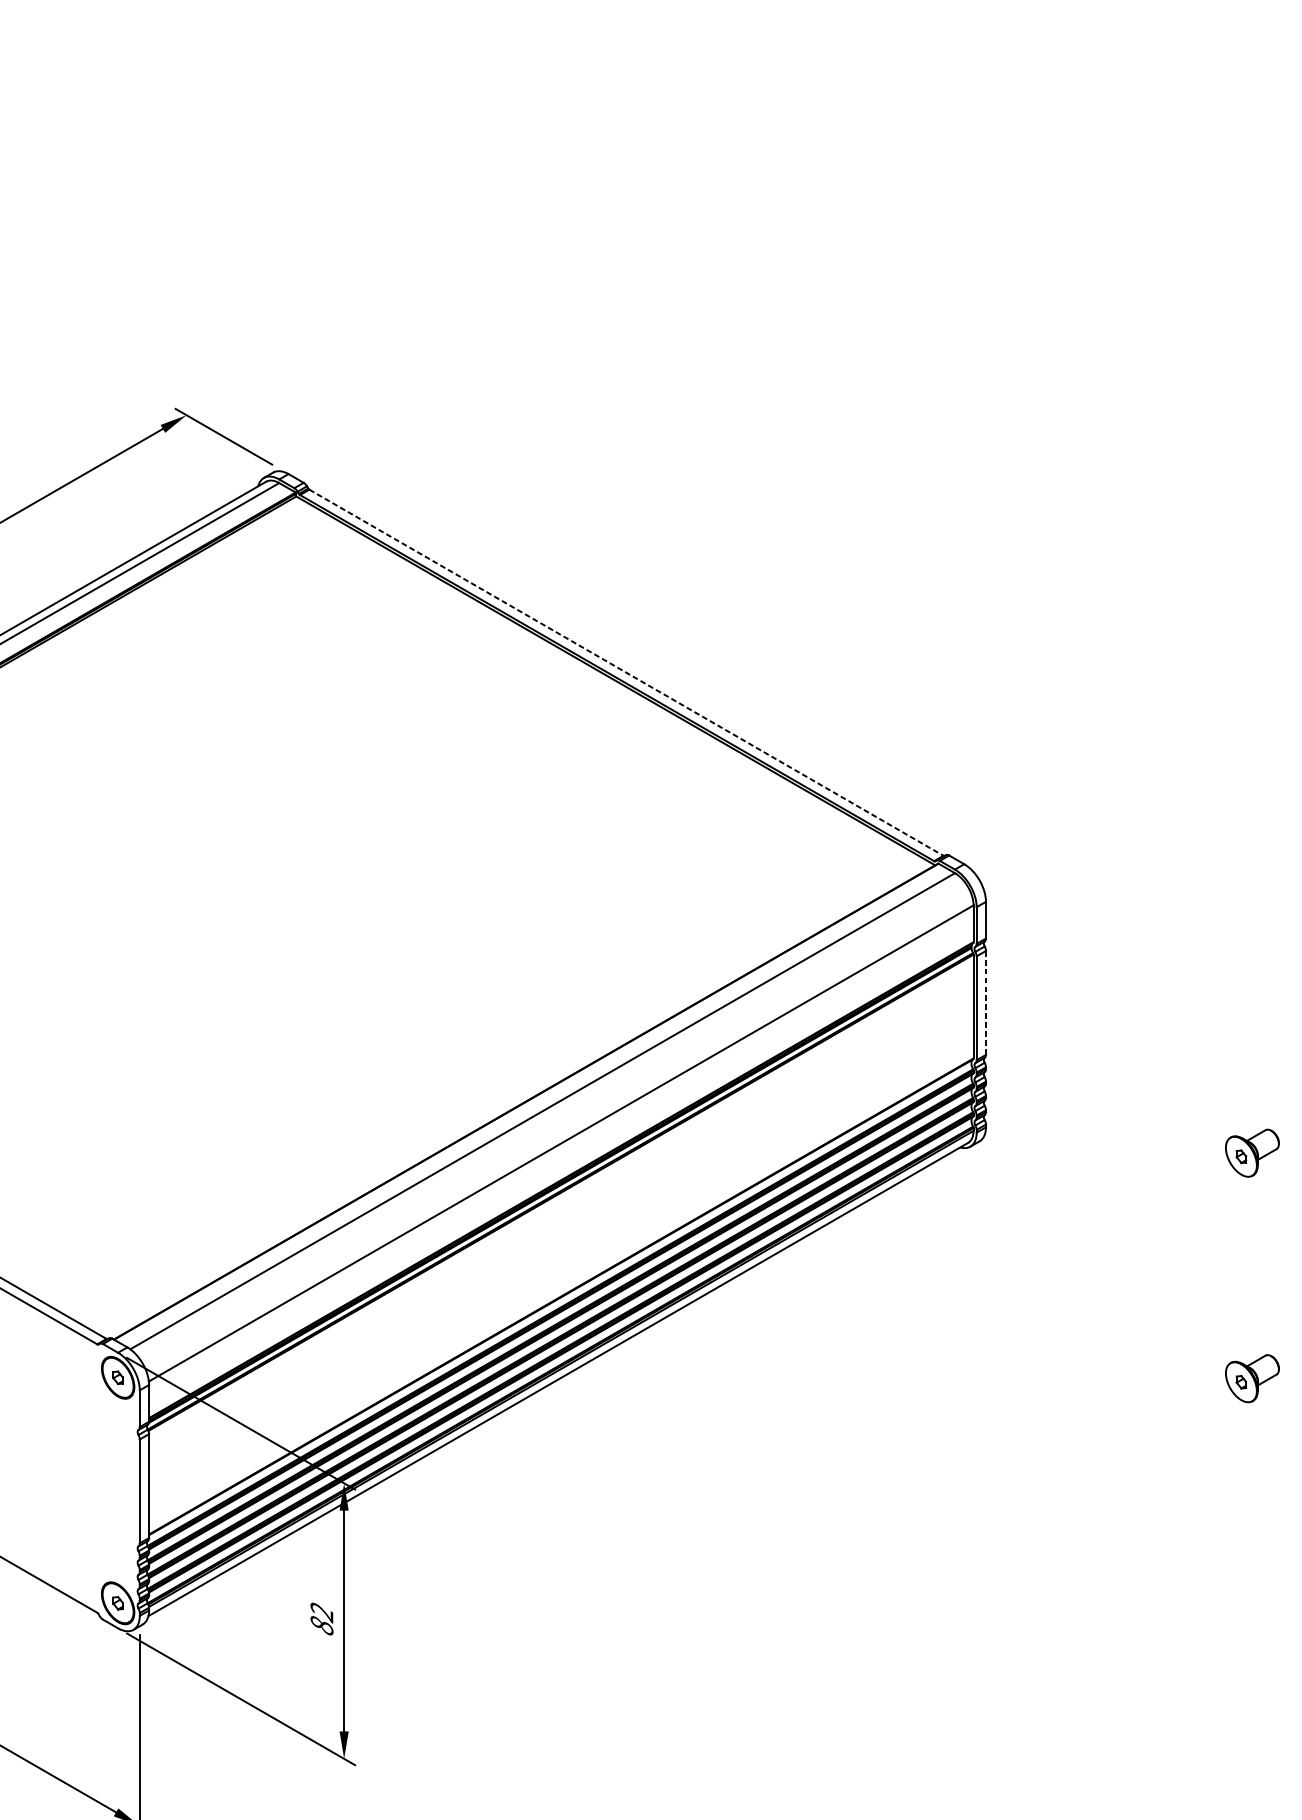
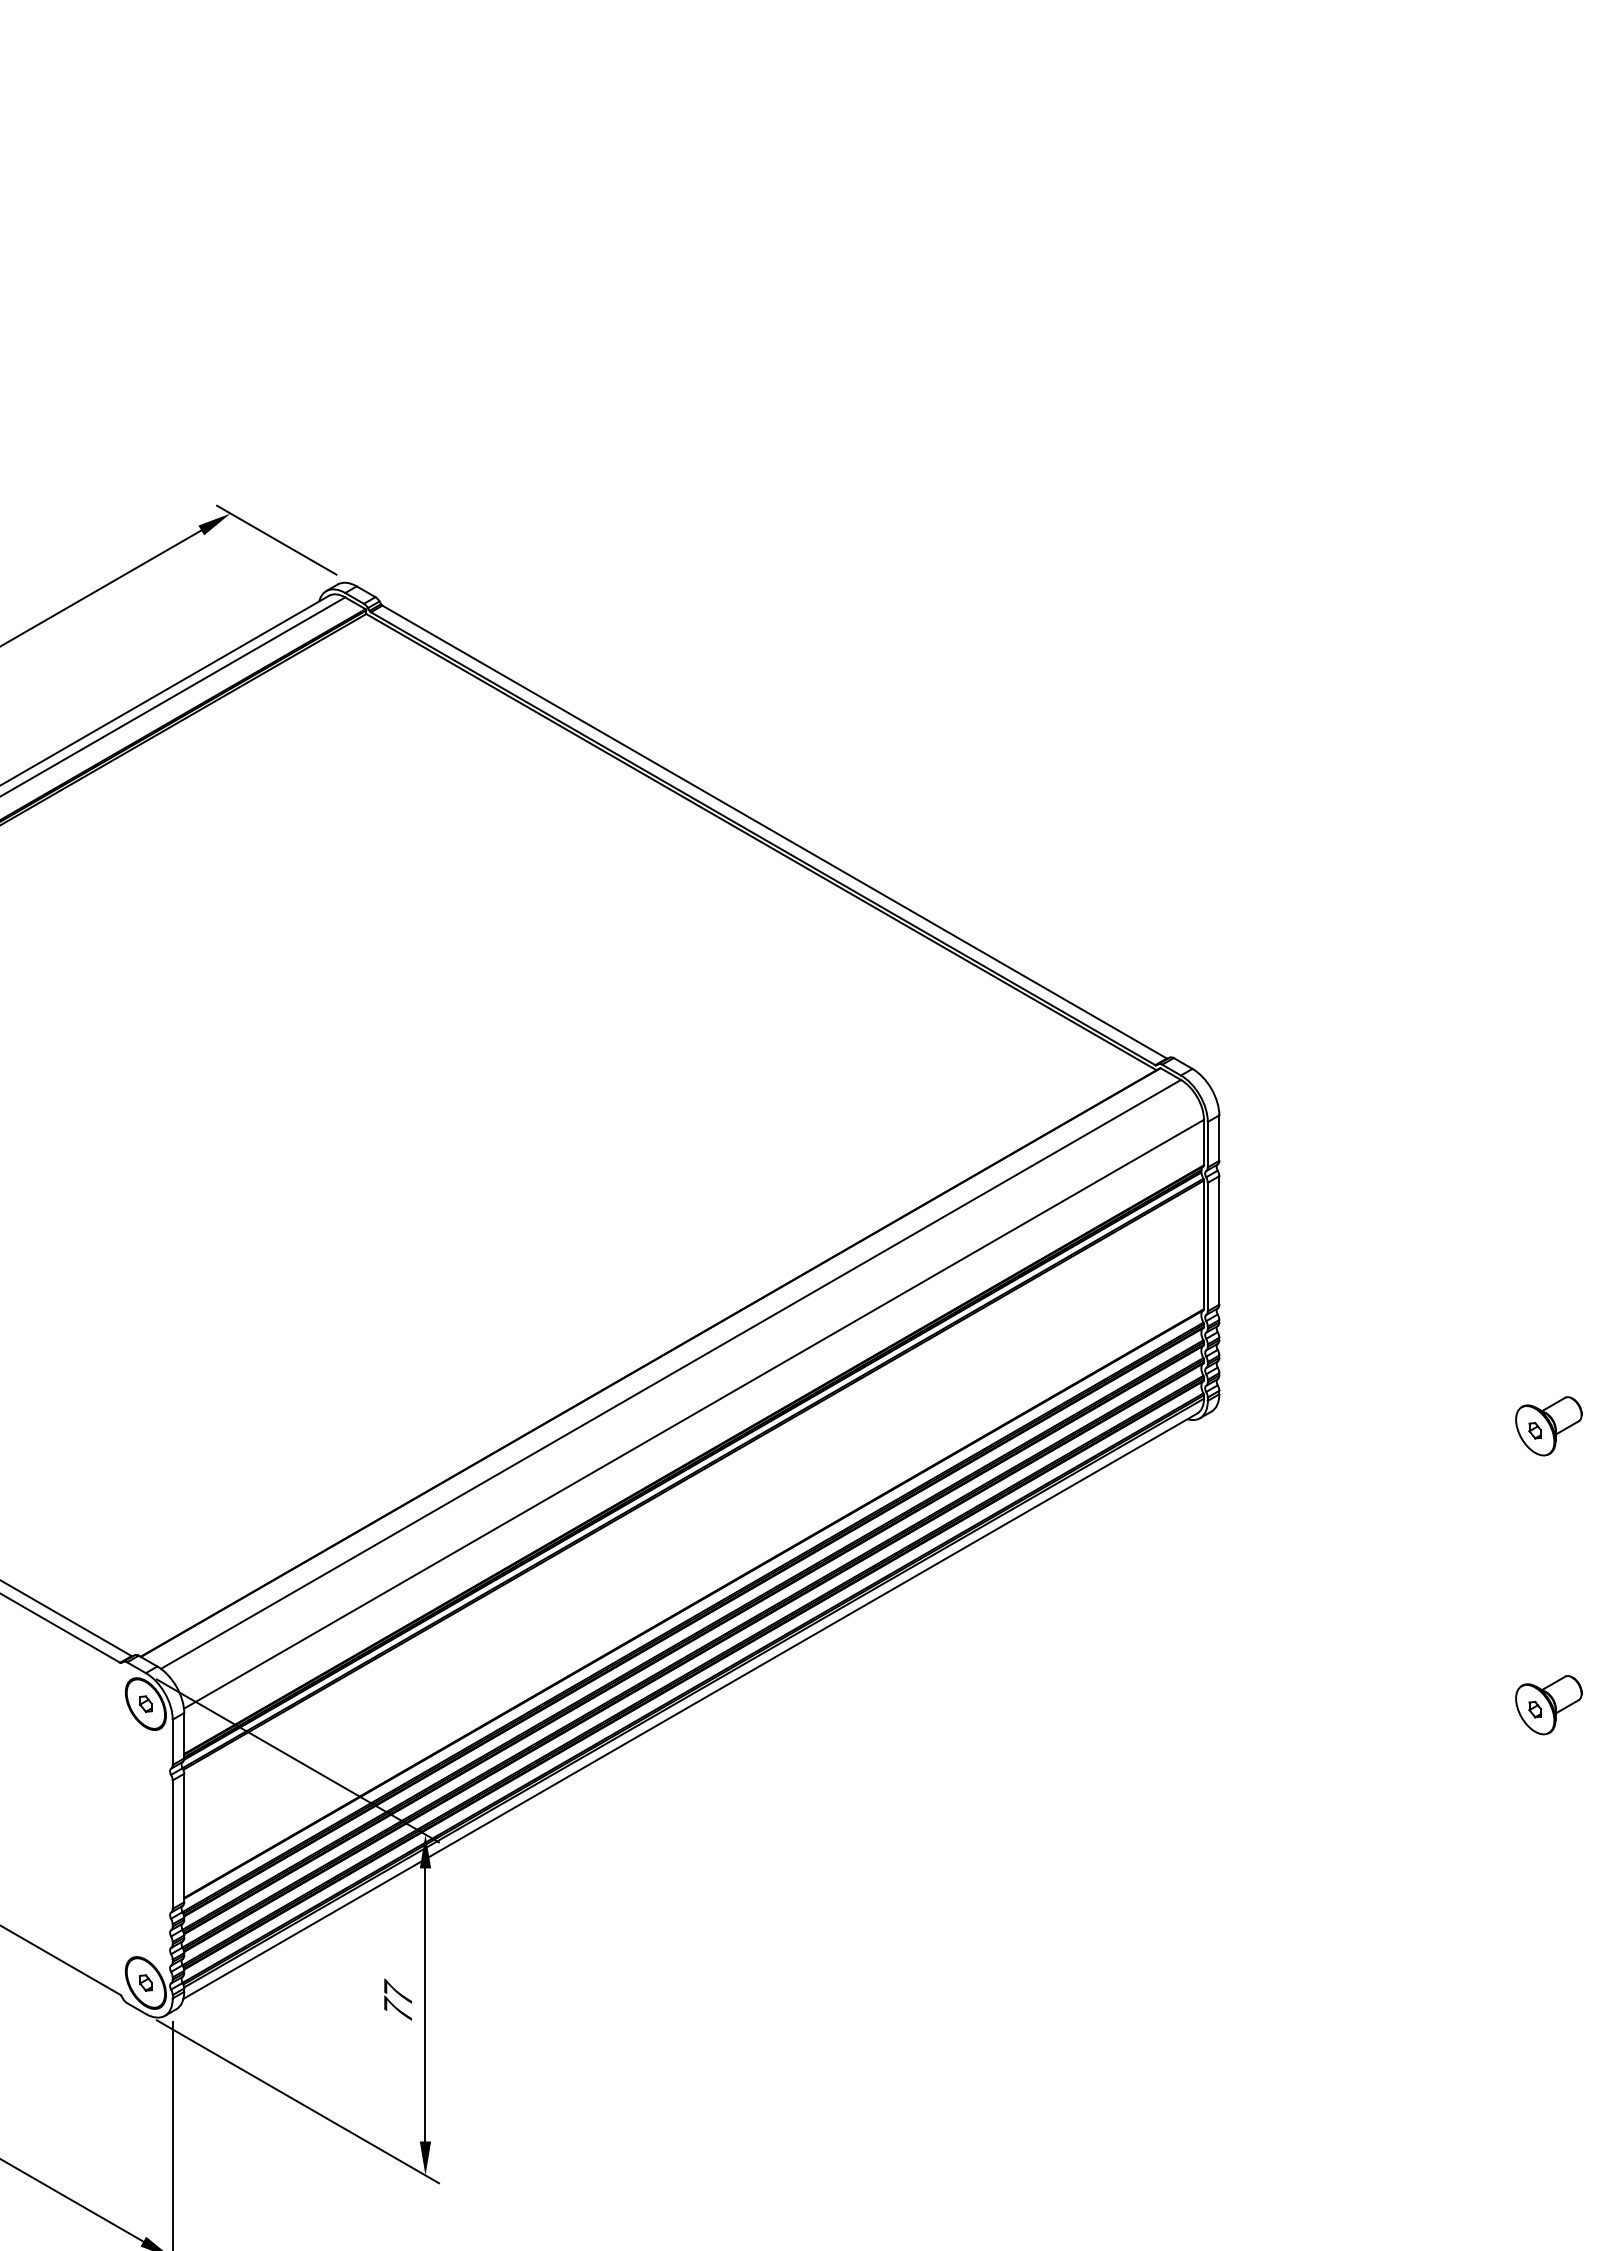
line: (626, 673) -> (774, 832), dashed -> solid
line: (986, 1002) -> (1219, 1240), dashed -> solid
text: (321, 1617) -> (397, 2000), 82 -> 77

